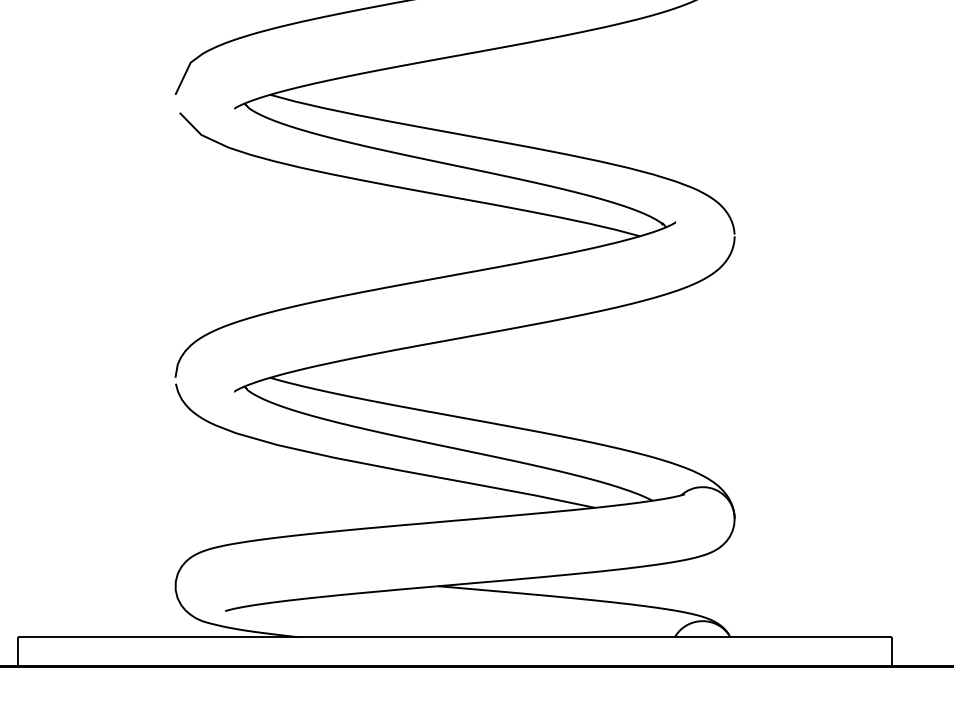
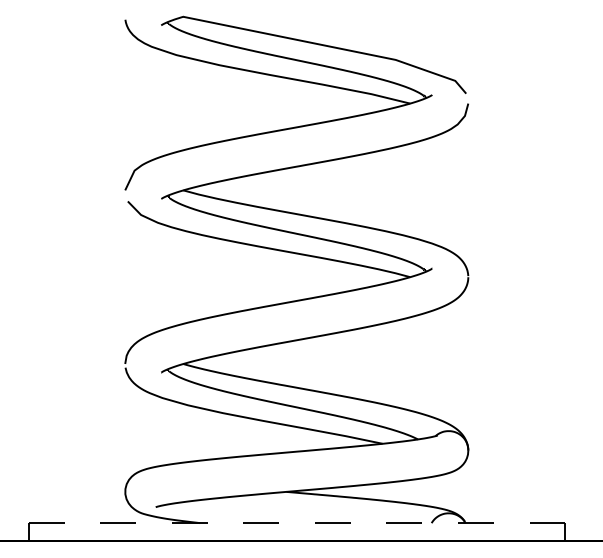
line: (456, 637) -> (297, 523), solid -> dashed

